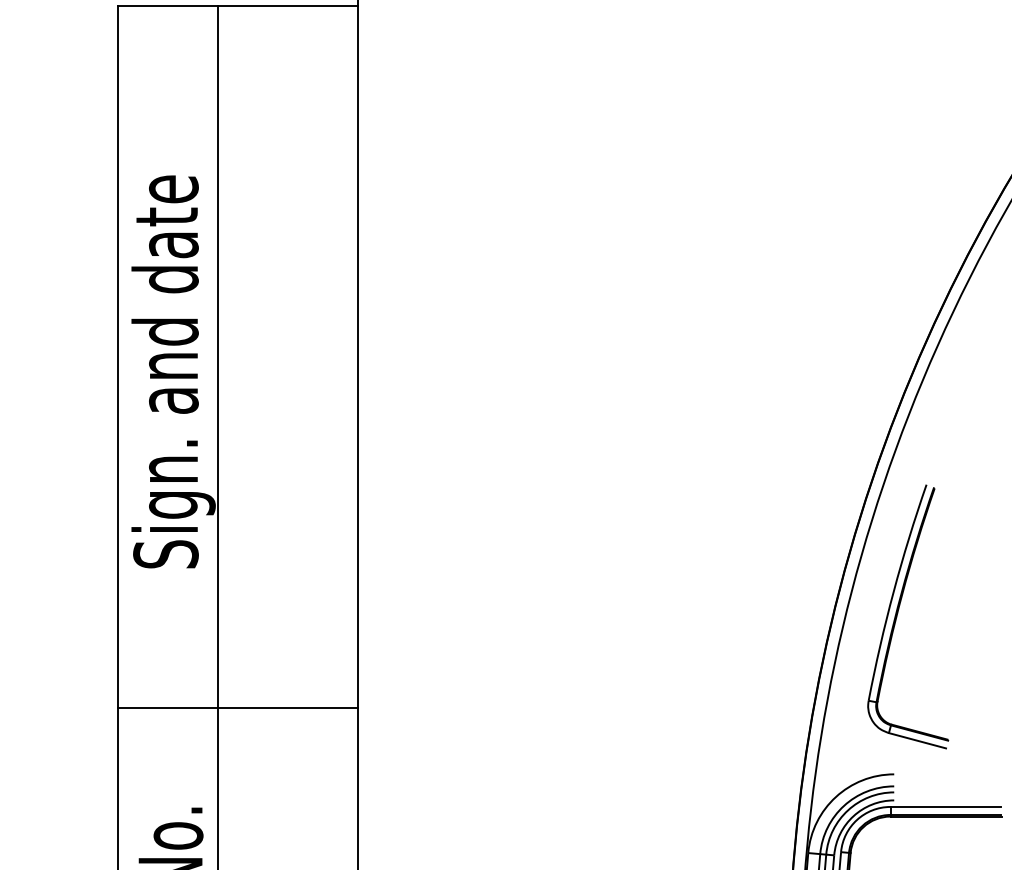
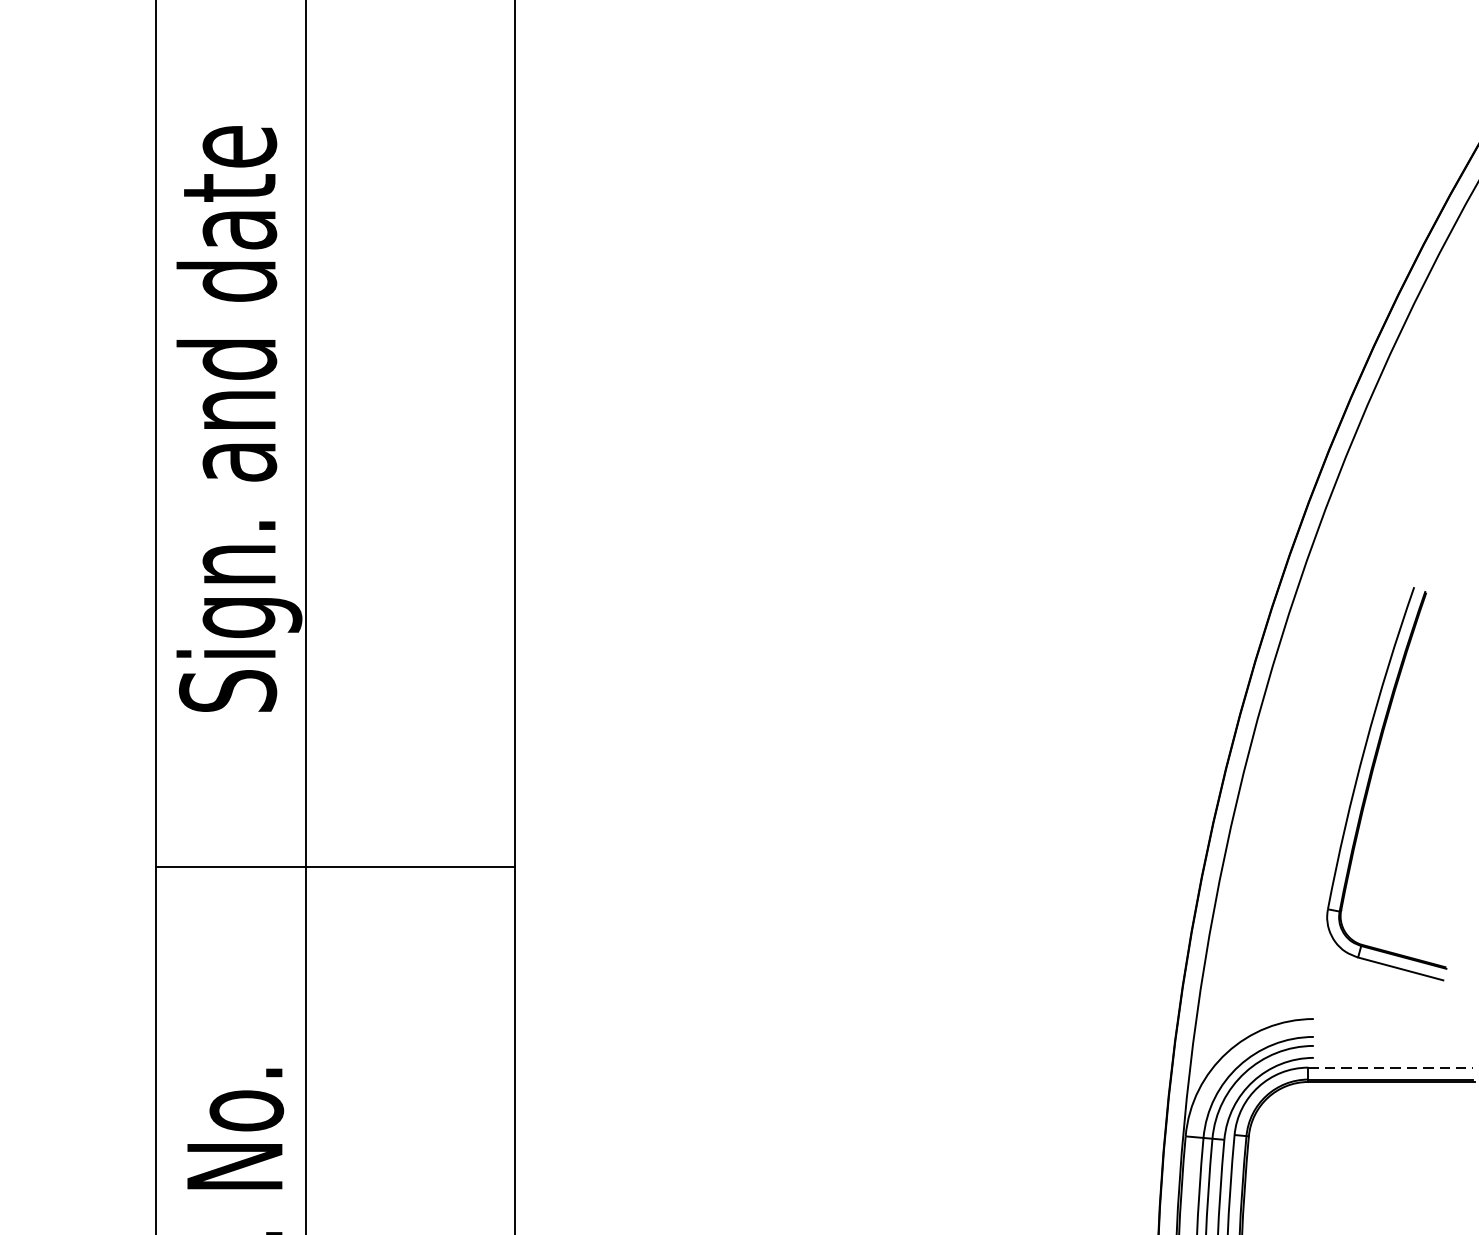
part: (898, 613) -> (1372, 779), moved
line: (237, 707) -> (334, 867), moved
line: (946, 806) -> (1391, 1066), solid -> dashed

